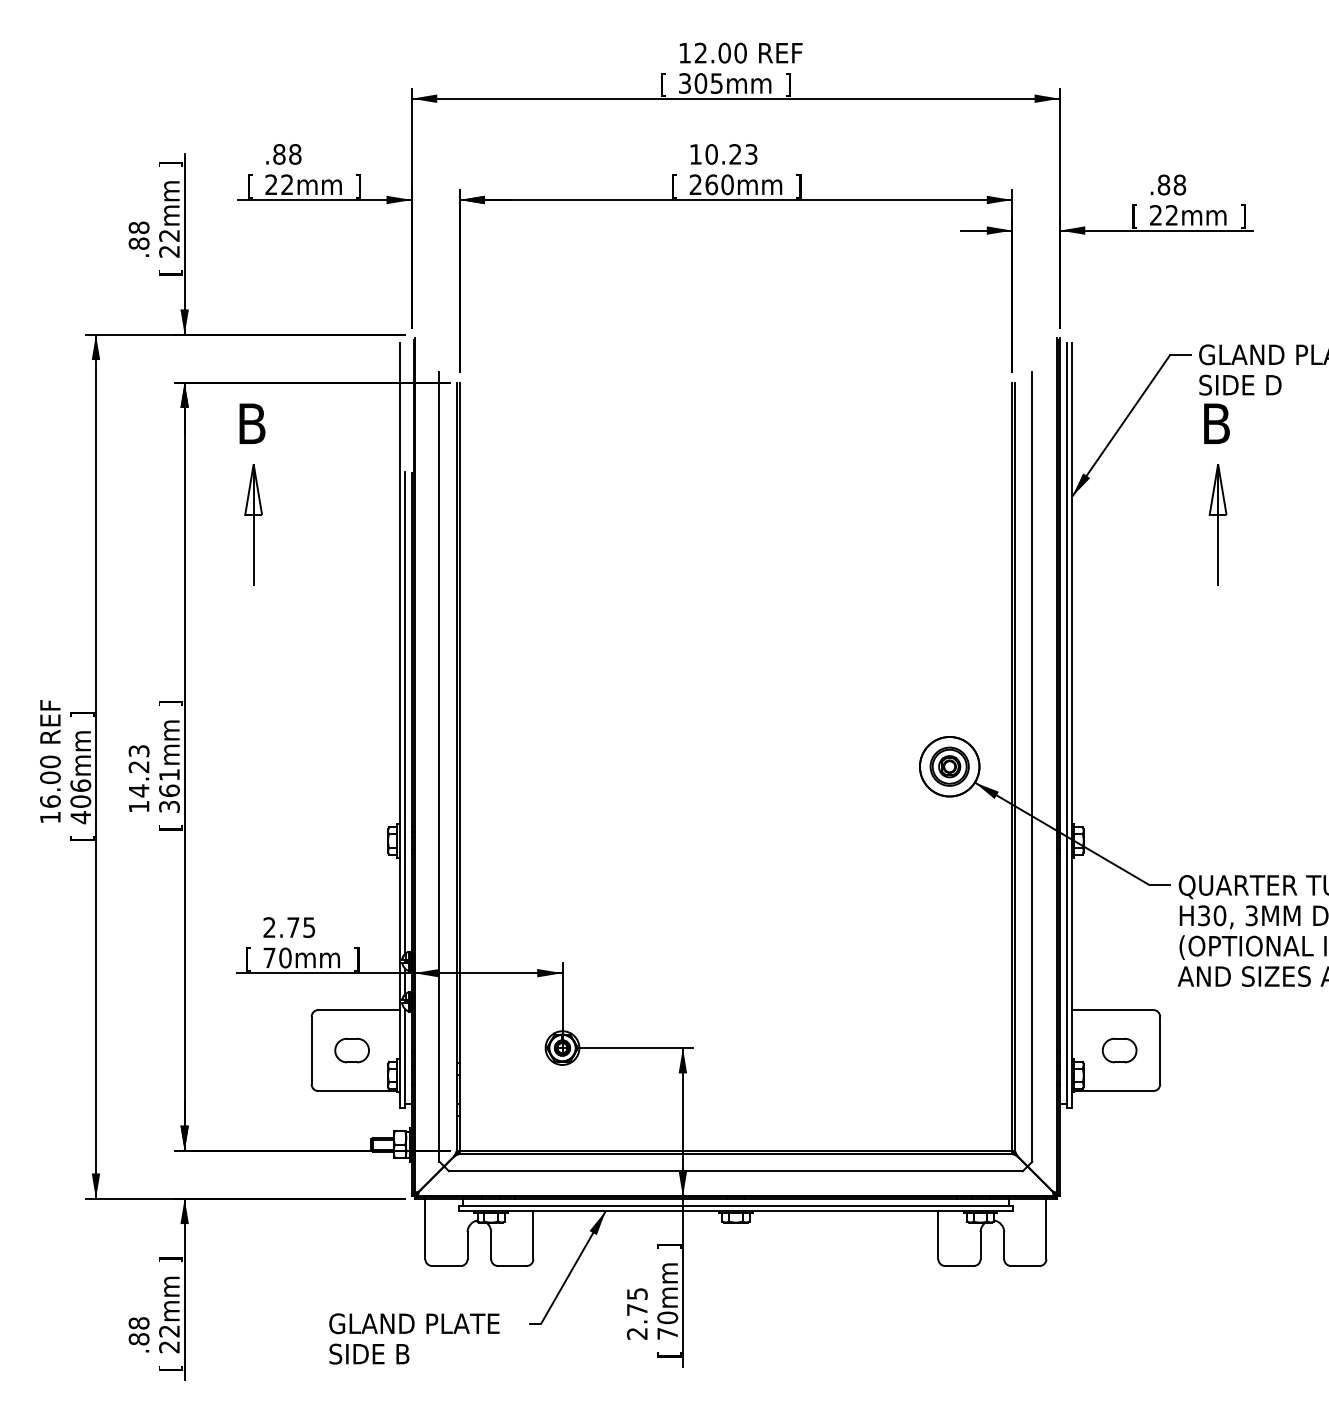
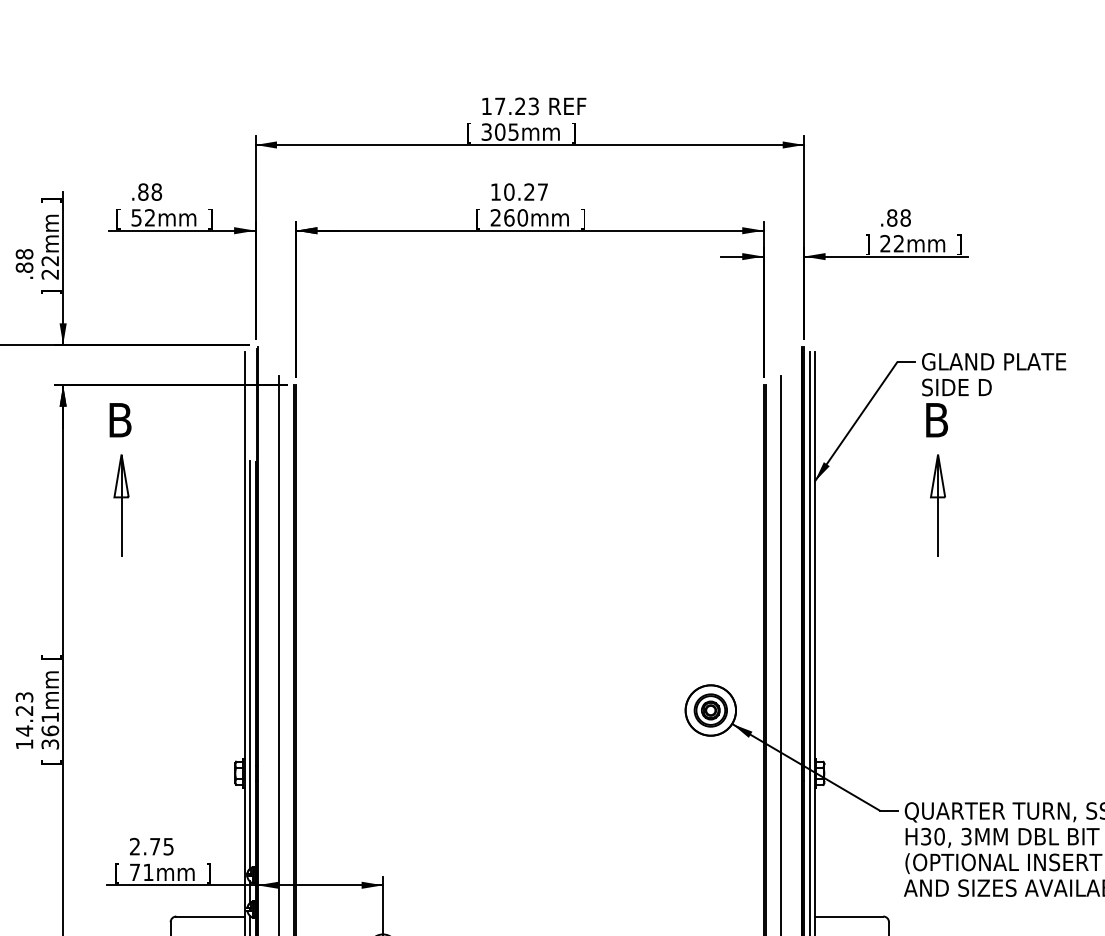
text: (720, 52) -> (516, 105), 12.00 -> 17.23
text: (751, 154) -> (543, 192), 10.23 -> 10.27
text: (271, 184) -> (136, 217), 22mm -> 52mm
text: (1134, 216) -> (867, 244), [ -> ]
text: (170, 272) -> (51, 292), [ -> ]
text: (170, 703) -> (51, 656), ] -> [
text: (285, 957) -> (148, 872), 70mm -> 71mm

